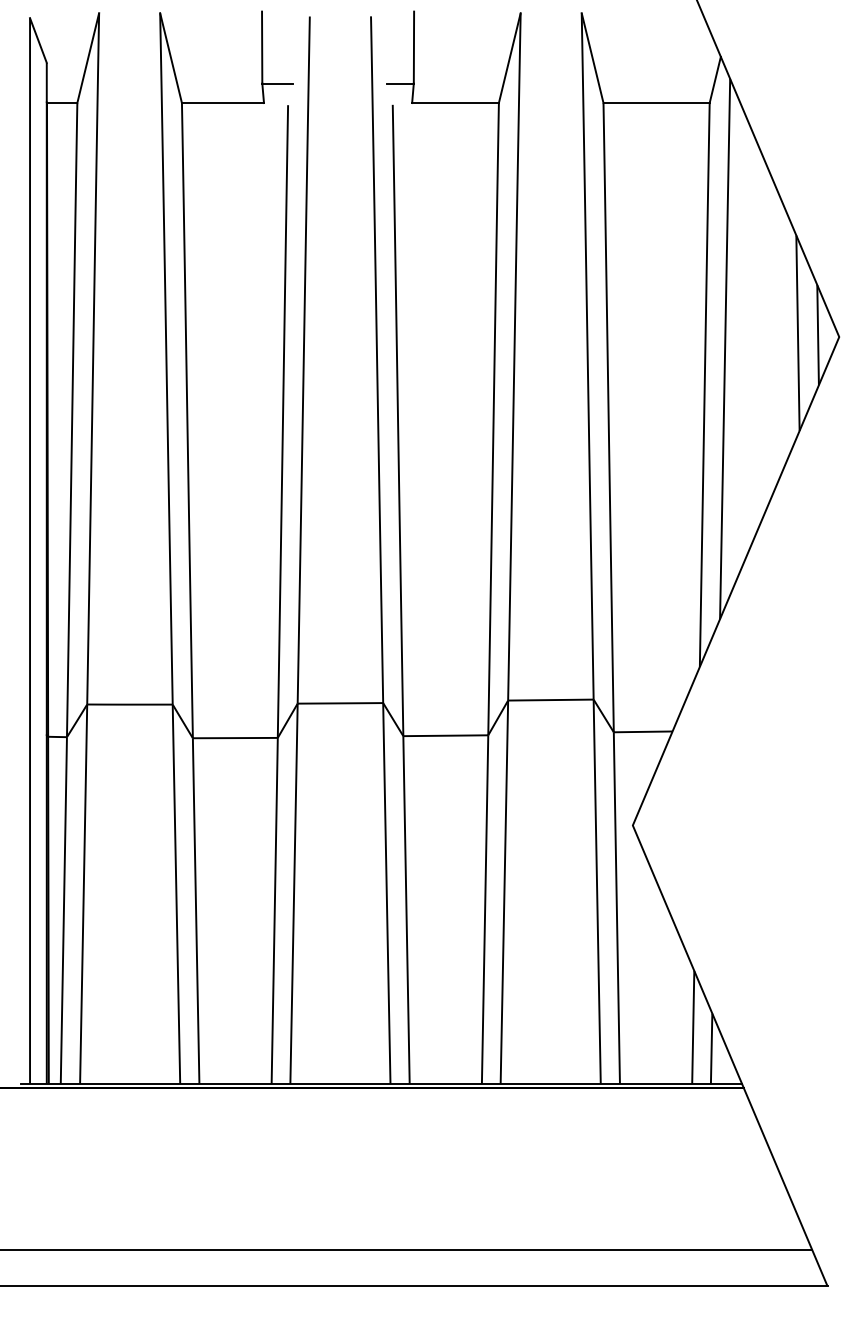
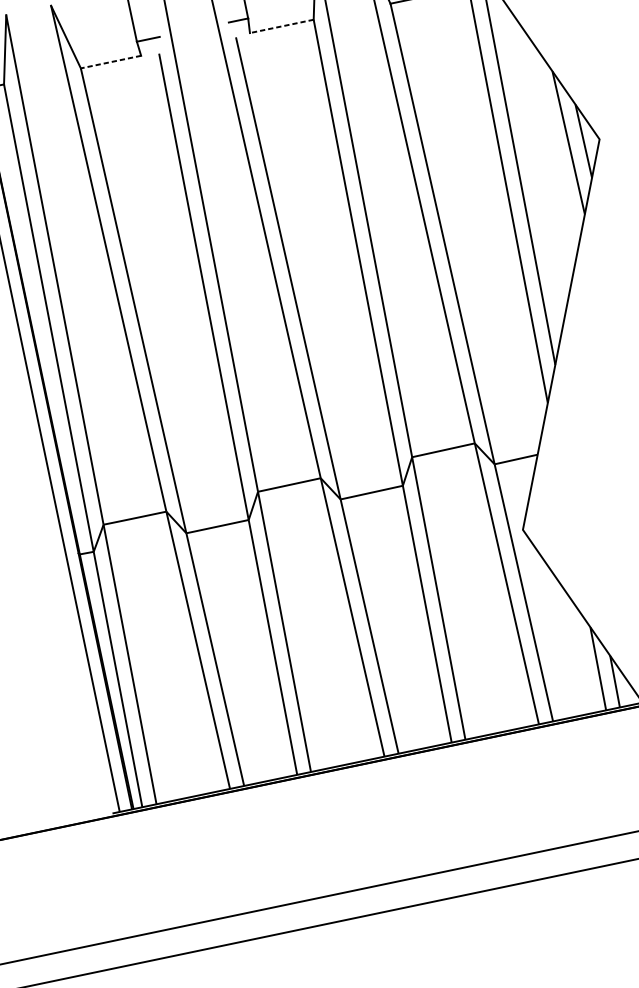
line: (222, 103) -> (110, 62), solid -> dashed
line: (455, 103) -> (281, 26), solid -> dashed

